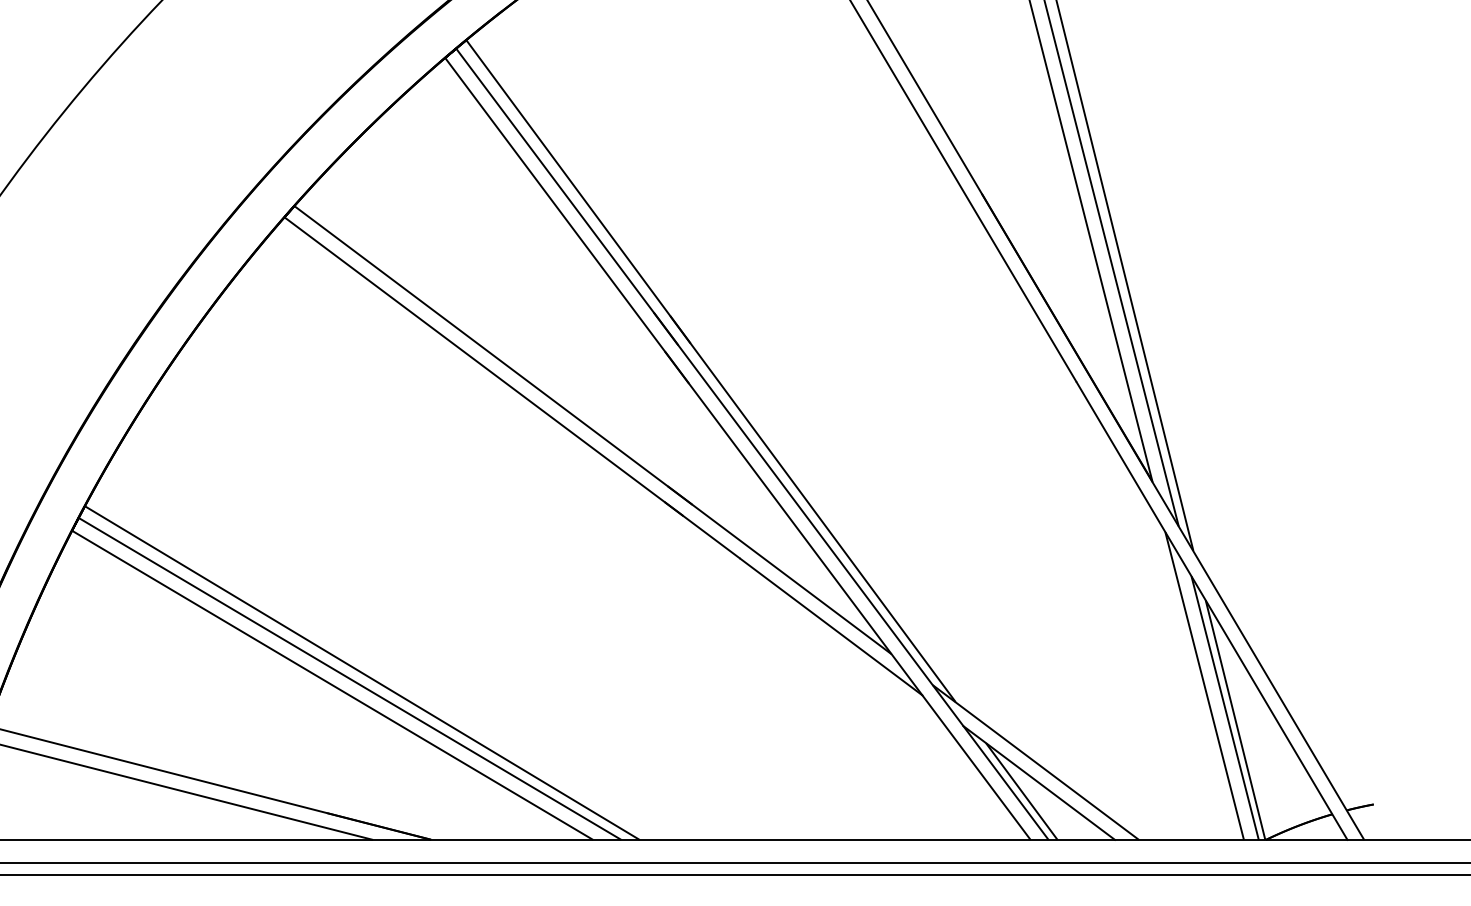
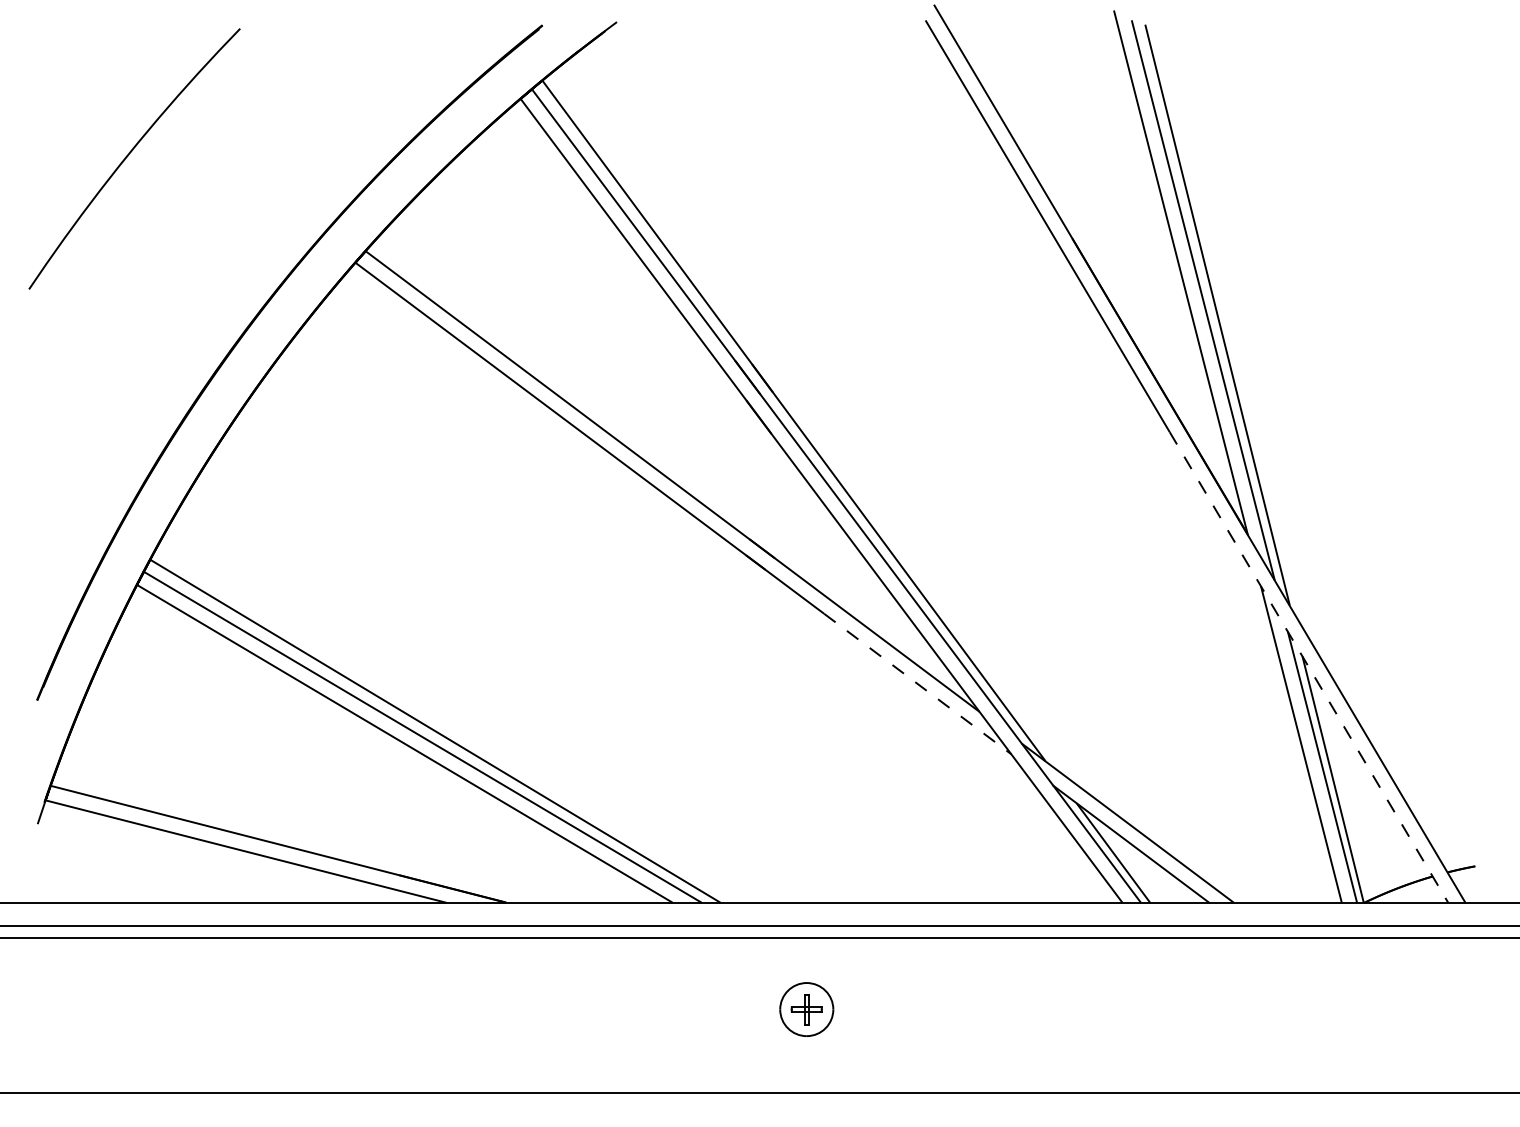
line: (1212, 611) -> (1309, 667), solid -> dashed
line: (831, 626) -> (917, 683), solid -> dashed

